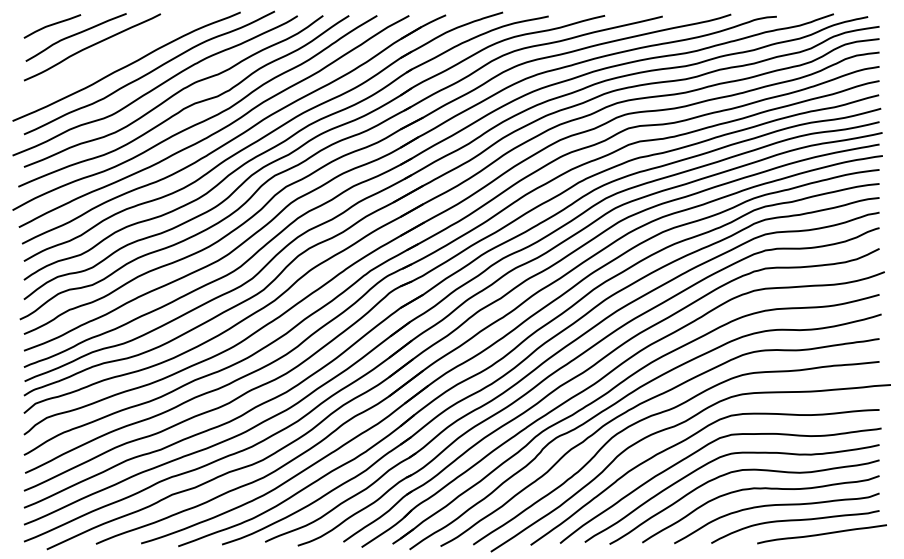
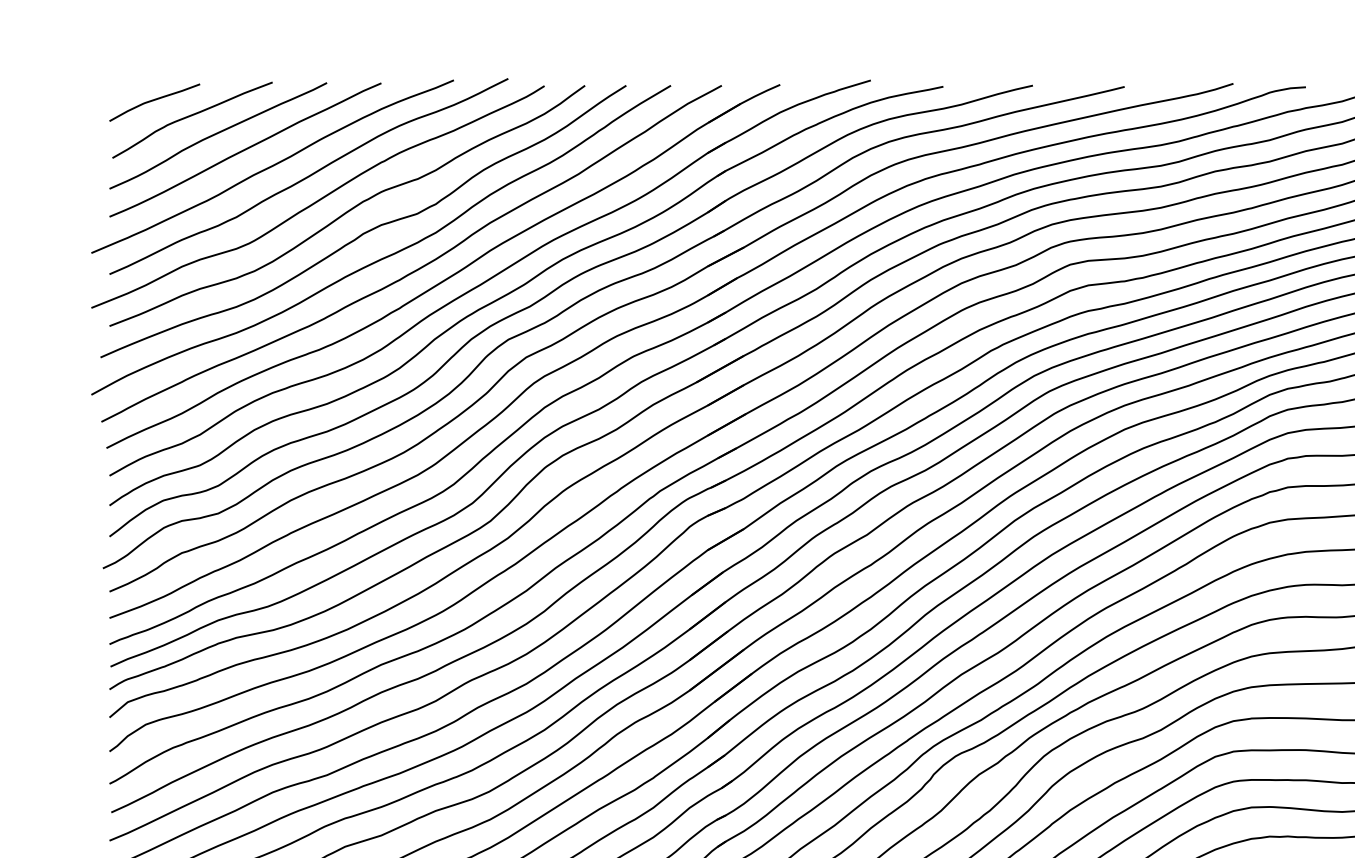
curve: (109, 55) -> (245, 148), added

